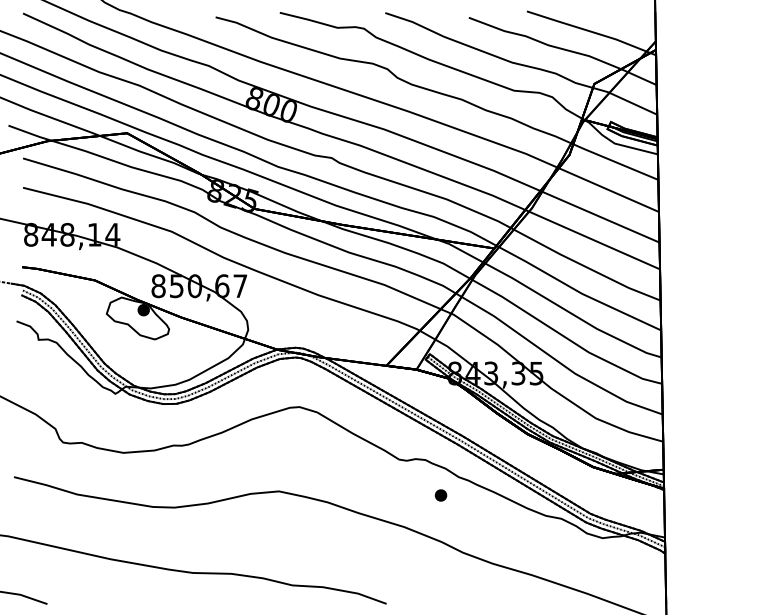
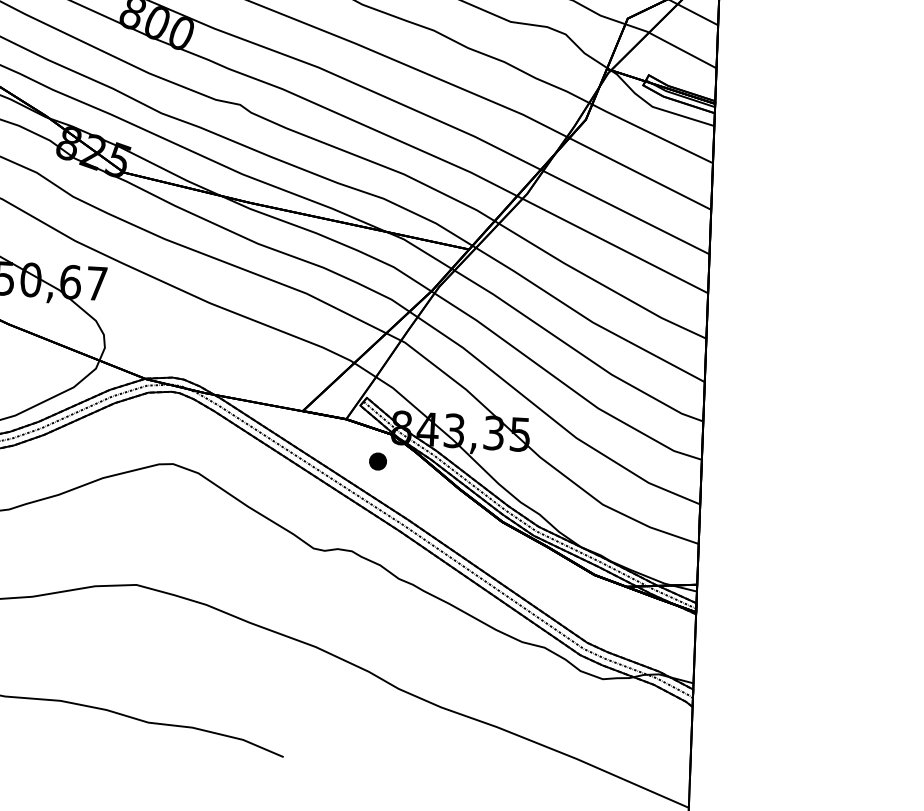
part: (440, 495) -> (377, 461), moved

